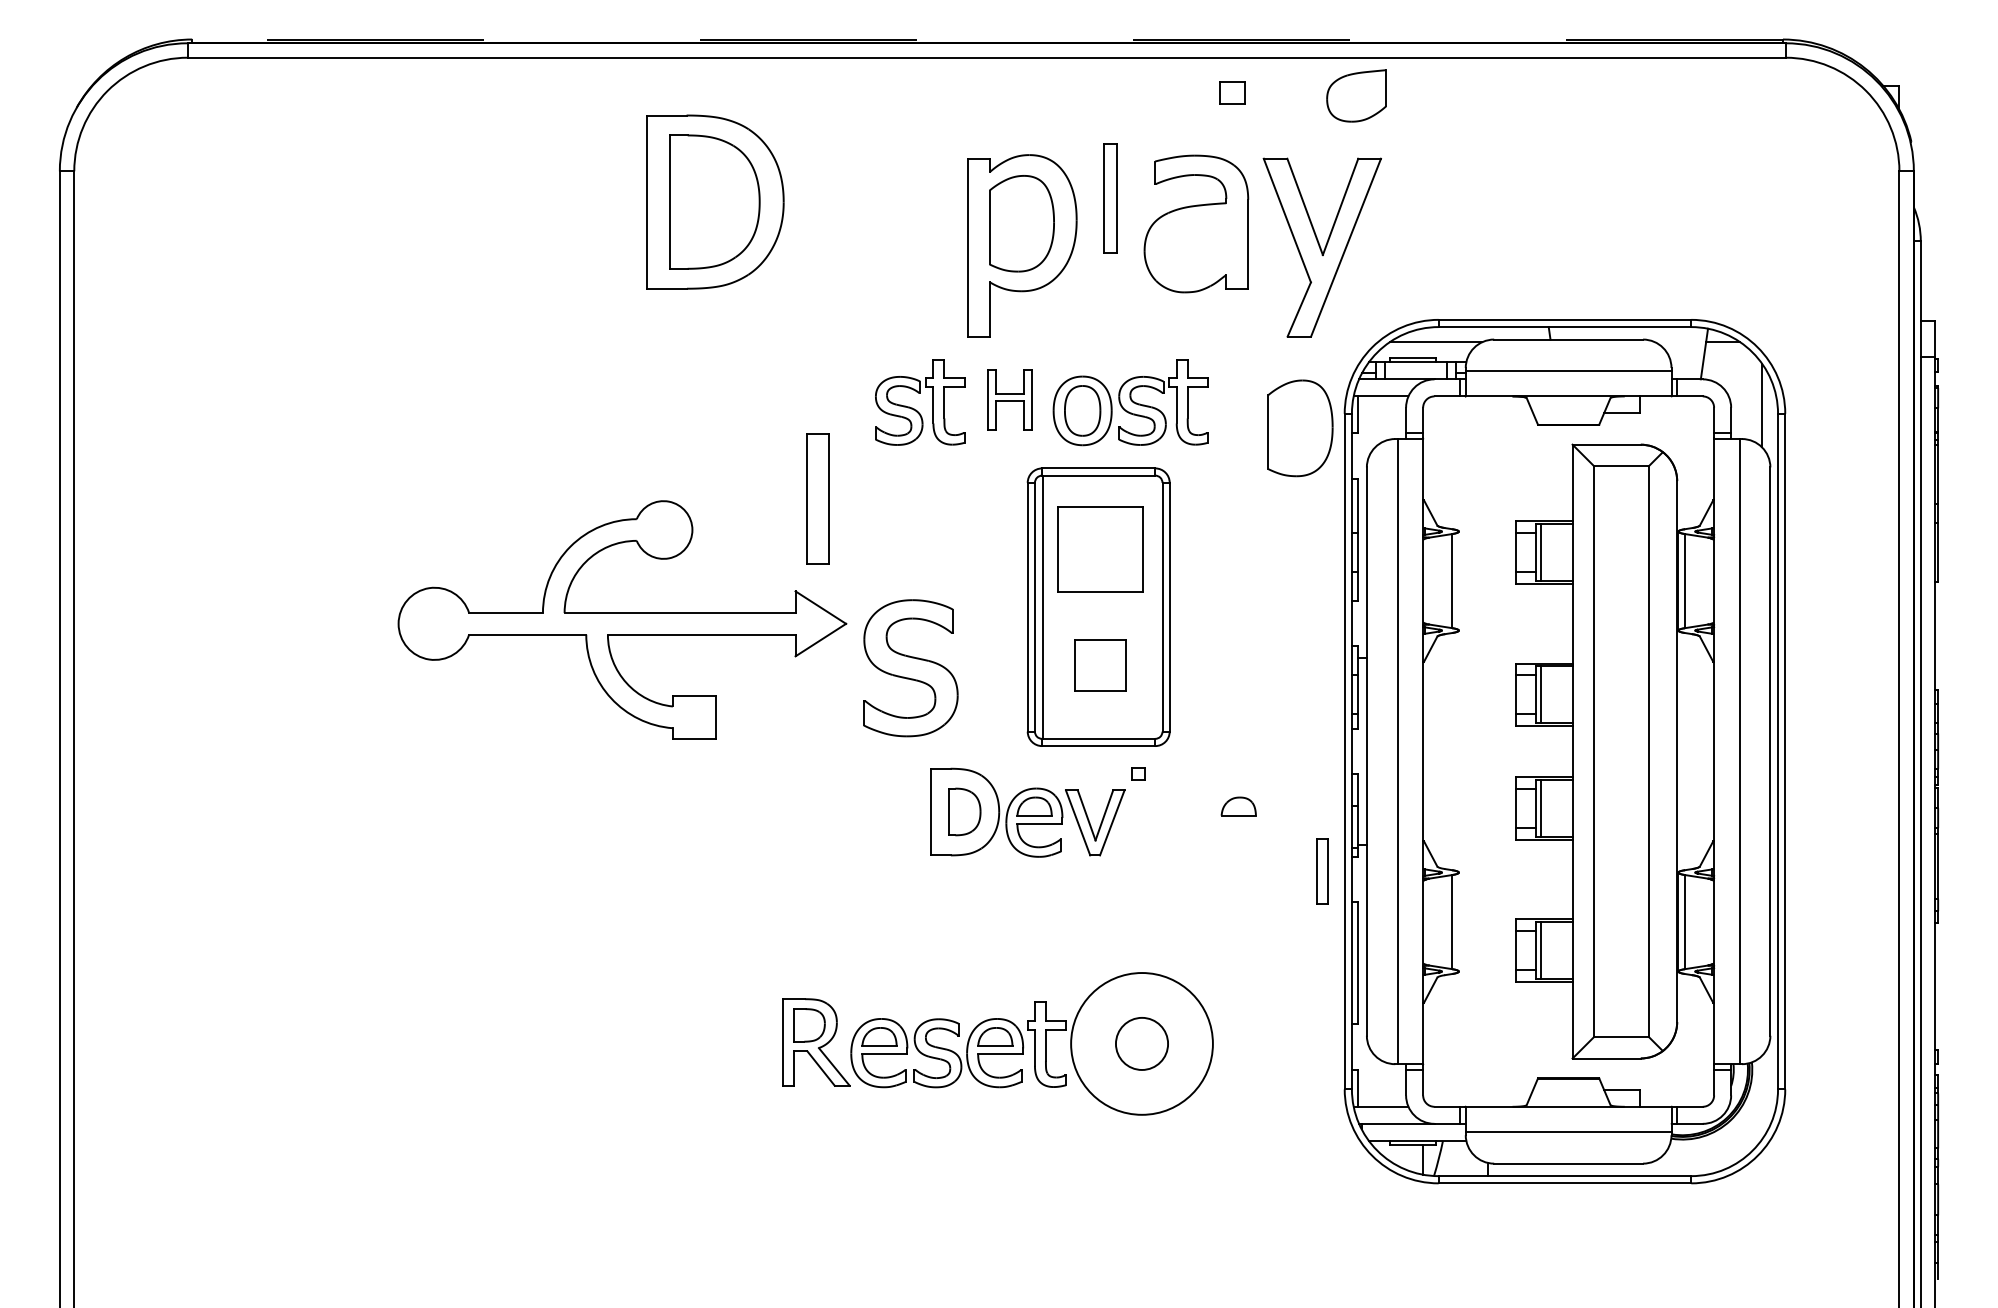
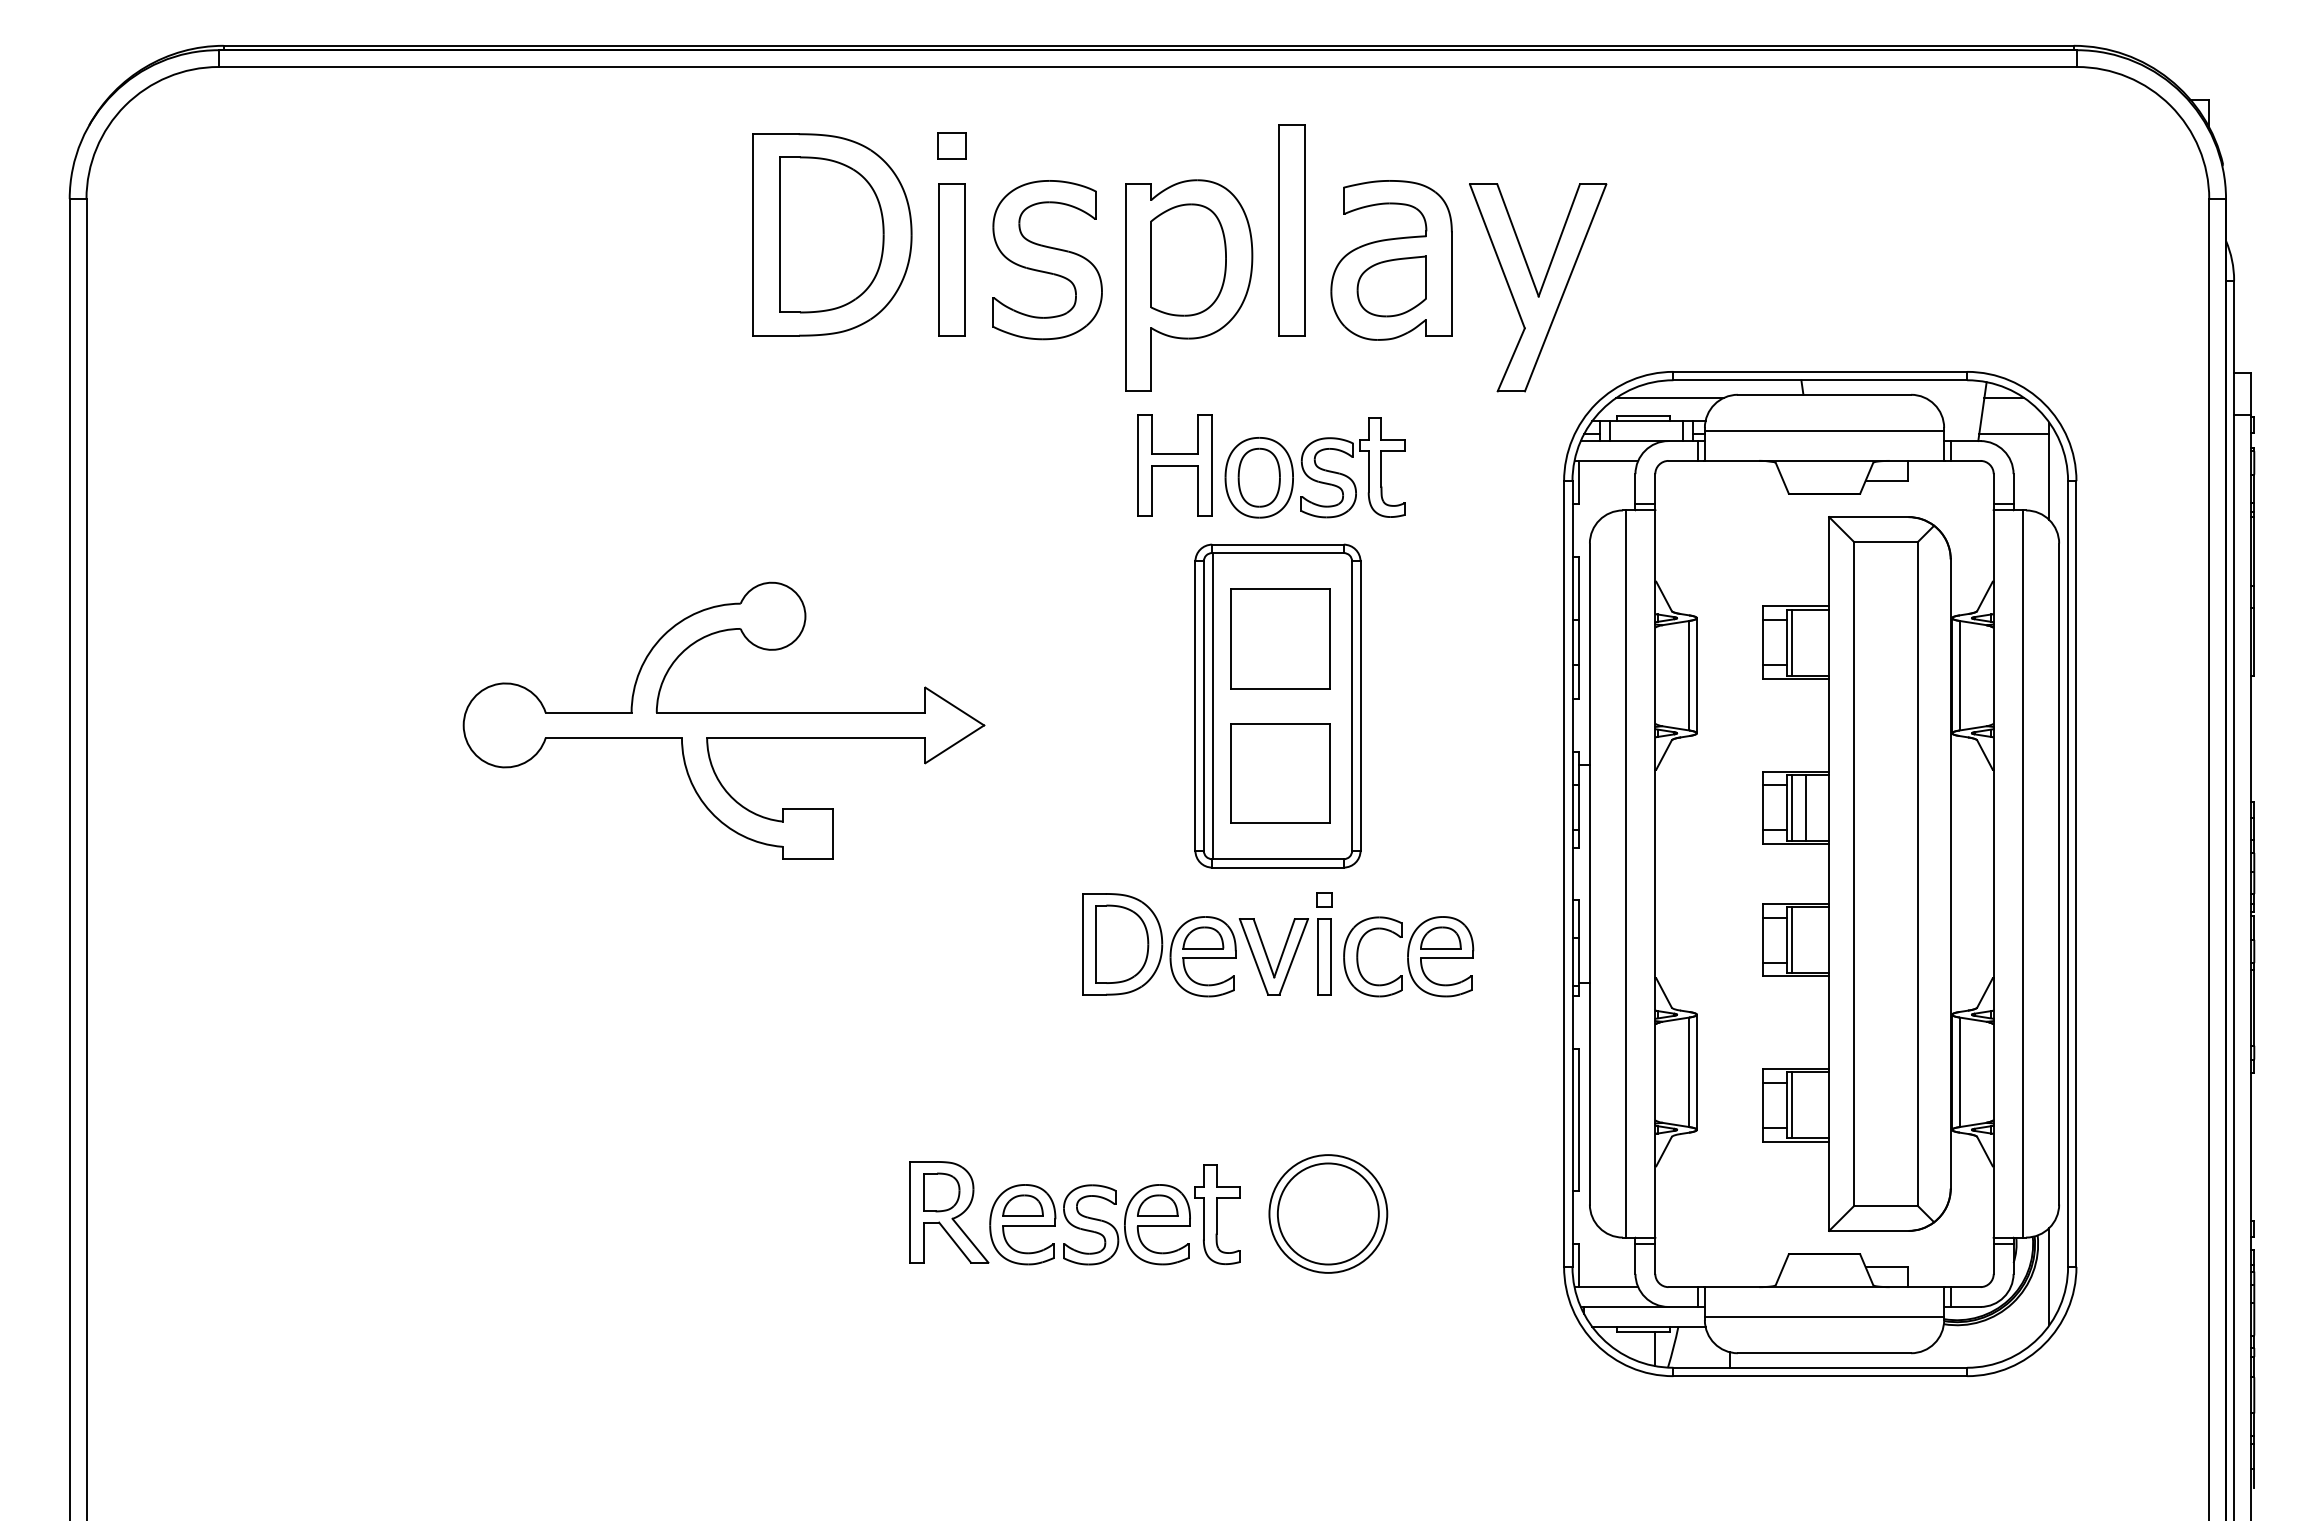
line: (987, 39) -> (1148, 45), dashed -> solid
part: (1232, 92) -> (951, 145), moved
part: (1356, 95) -> (1391, 286), moved
part: (1110, 198) -> (1291, 230), size x1.67
line: (1731, 373) -> (2014, 434), added
part: (1009, 400) -> (1174, 465), size x1.43
part: (915, 408) -> (1064, 475), removed
part: (1300, 427) -> (1512, 497), removed
part: (818, 498) -> (951, 259), moved
line: (1458, 580) -> (1696, 675), added
part: (1100, 665) -> (1280, 773), size x1.67
part: (910, 668) -> (1047, 260), moved
line: (1553, 694) -> (1806, 807), added
part: (965, 811) -> (1122, 943), size x1.43
part: (1210, 822) -> (1408, 956), added
part: (1322, 870) -> (1324, 956), moved
line: (1458, 921) -> (1696, 1071), added
circle: (1141, 1043) -> (1327, 1213), size x1.67
circle: (1142, 1043) -> (1328, 1213), size x0.71
line: (1762, 1097) -> (2049, 1276), added

